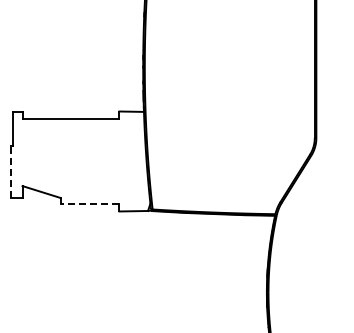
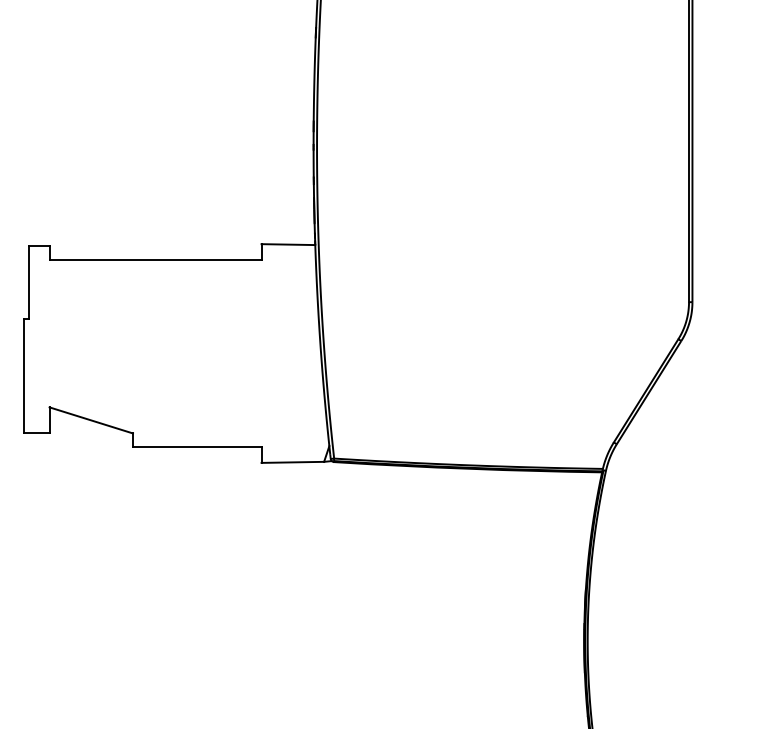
line: (10, 171) -> (23, 375), dashed -> solid
line: (89, 204) -> (196, 447), dashed -> solid

